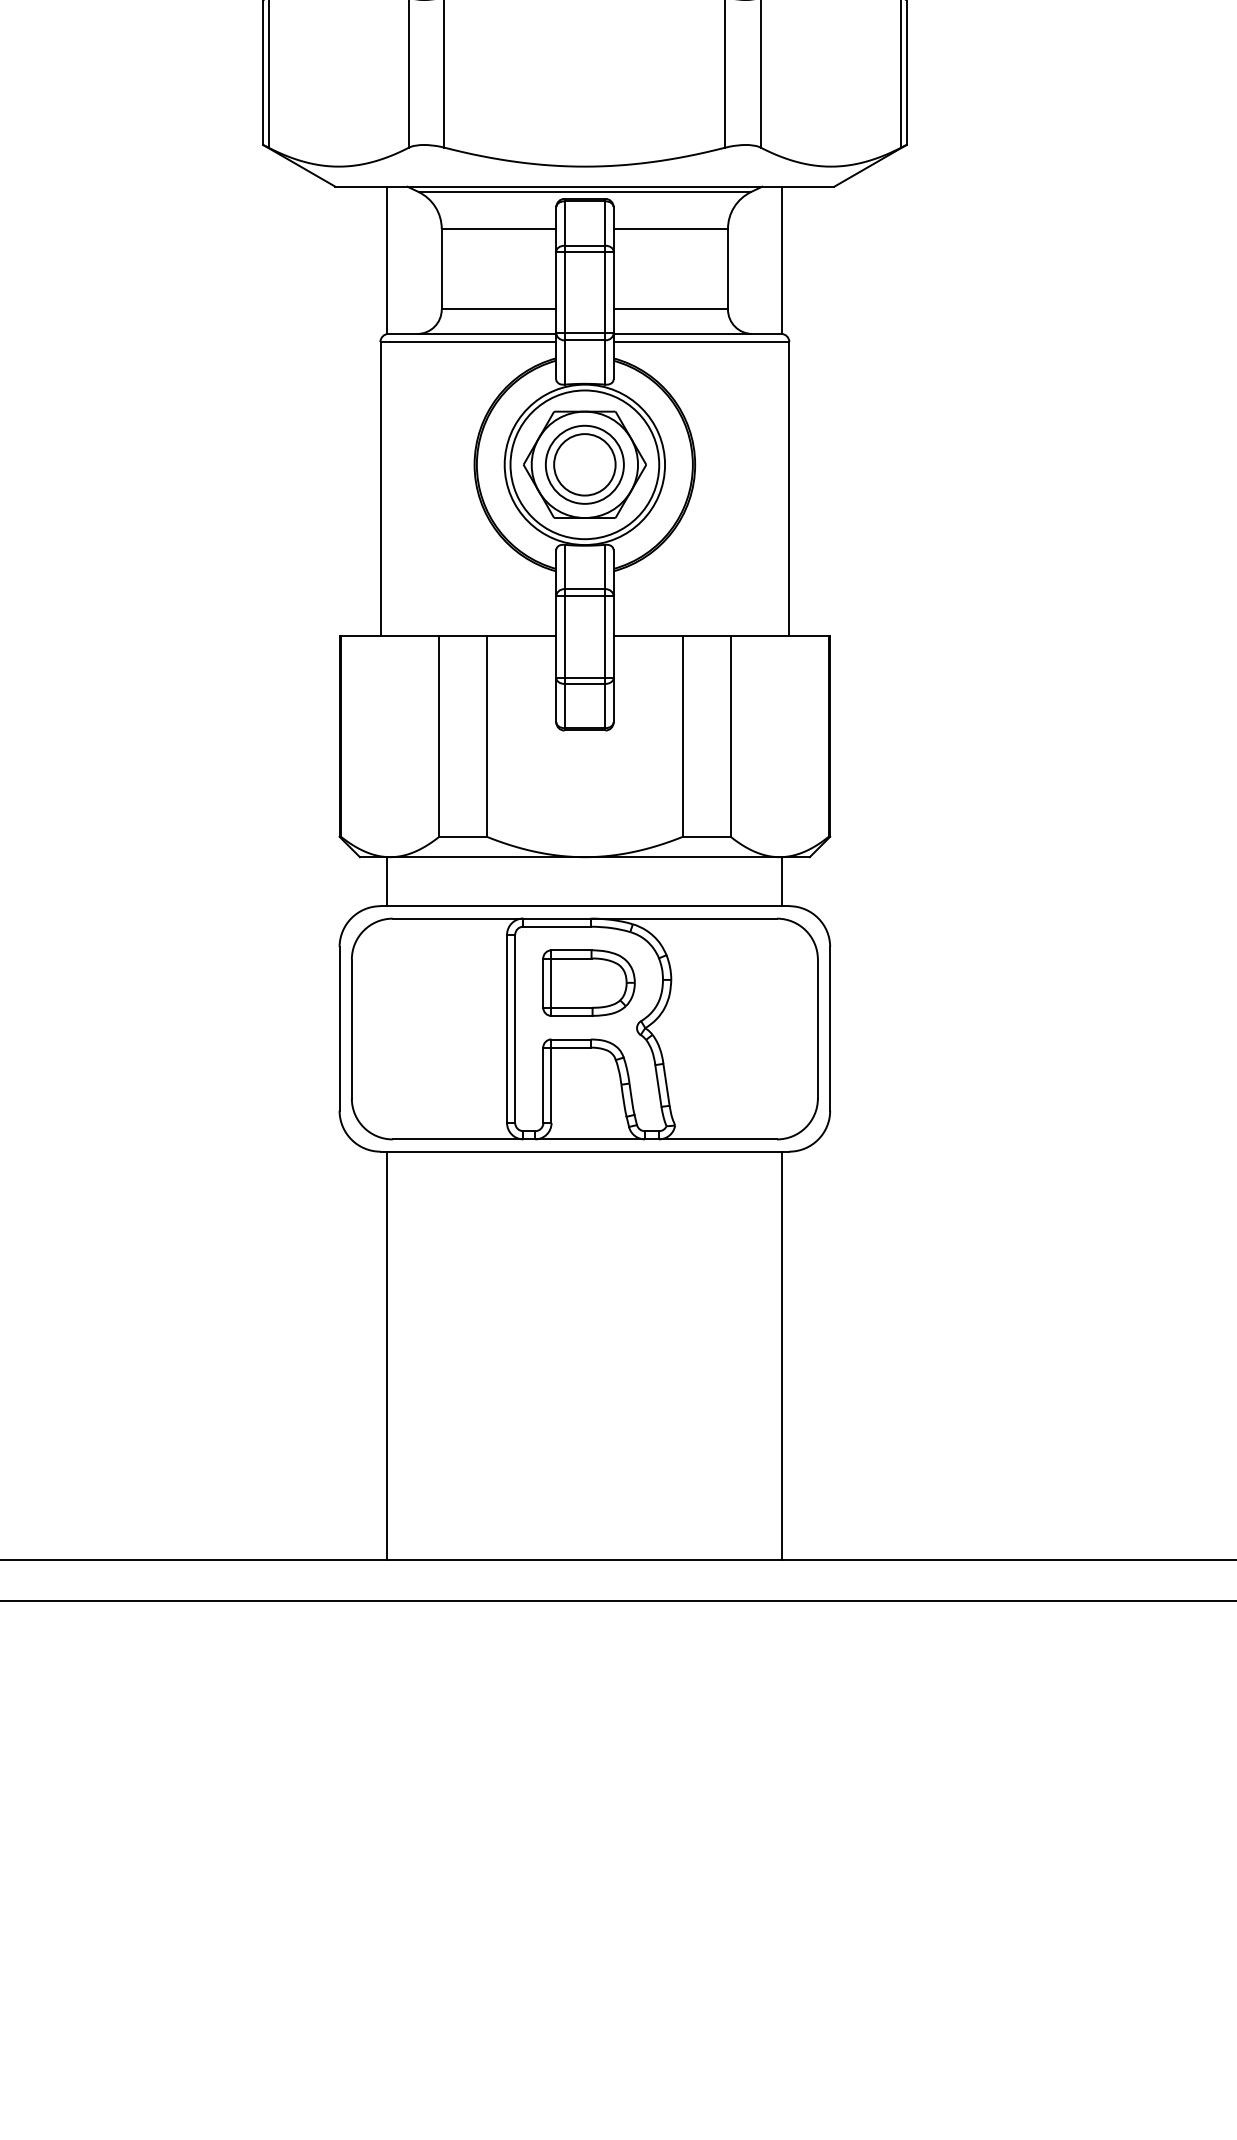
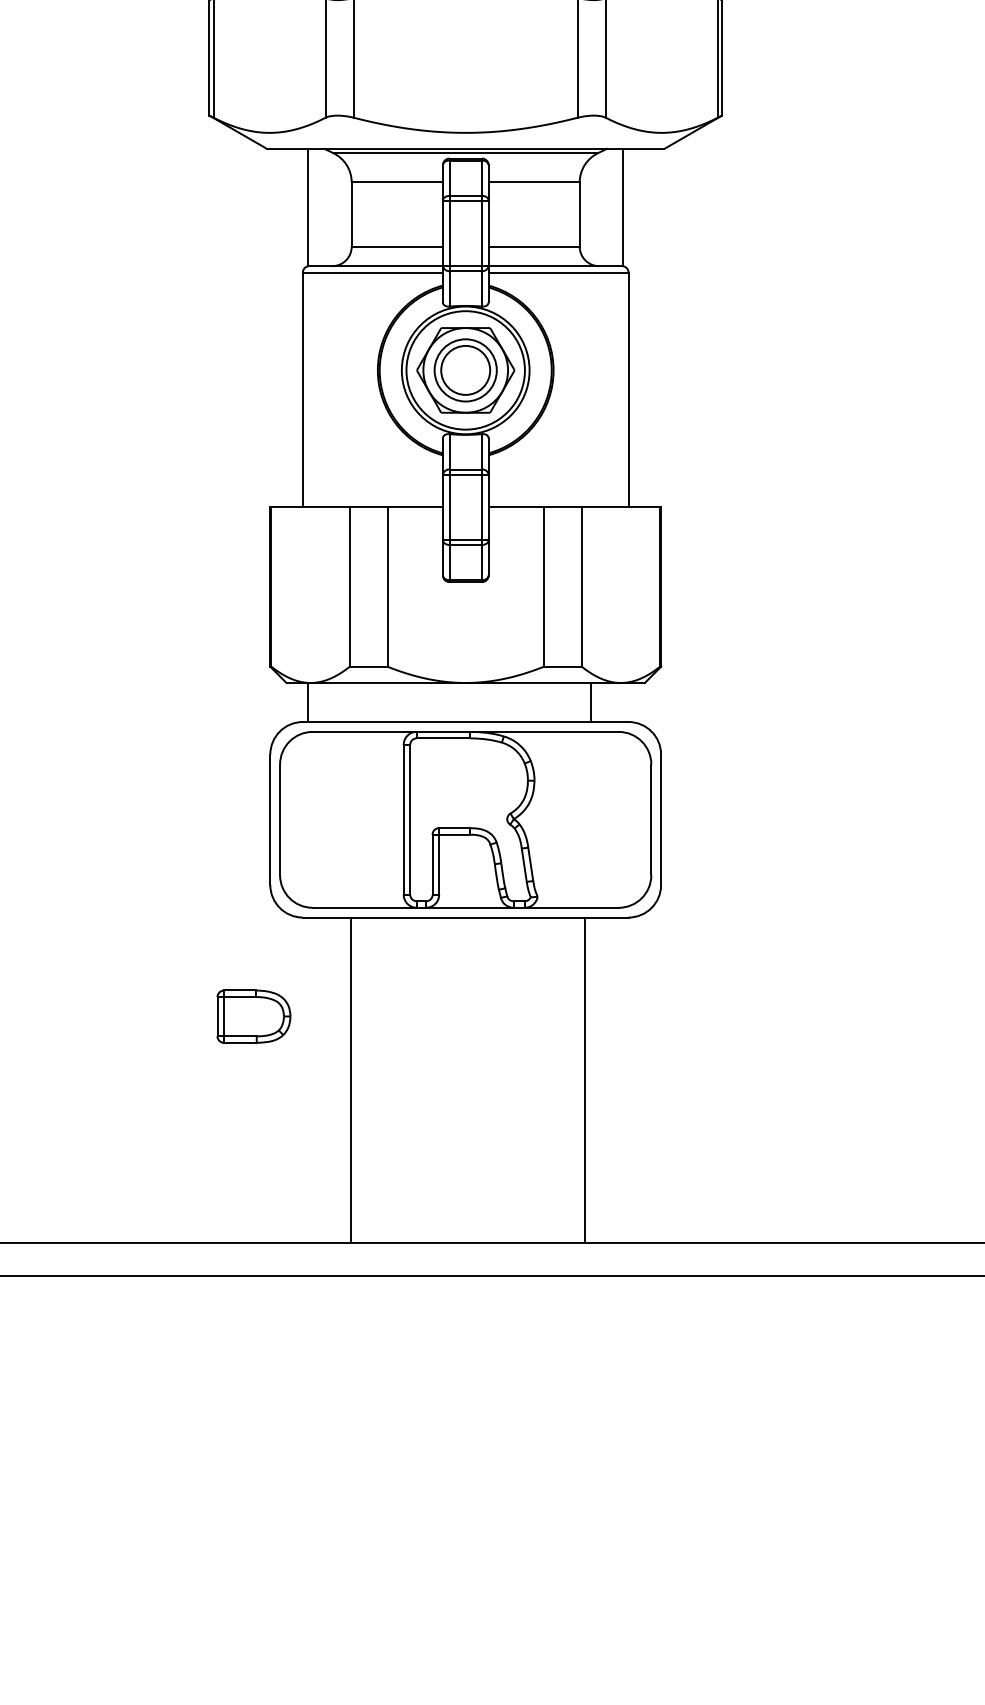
line: (782, 881) -> (591, 702), moved
part: (588, 982) -> (253, 1016), moved
line: (387, 1355) -> (351, 1079), moved
line: (782, 1355) -> (584, 1079), moved

